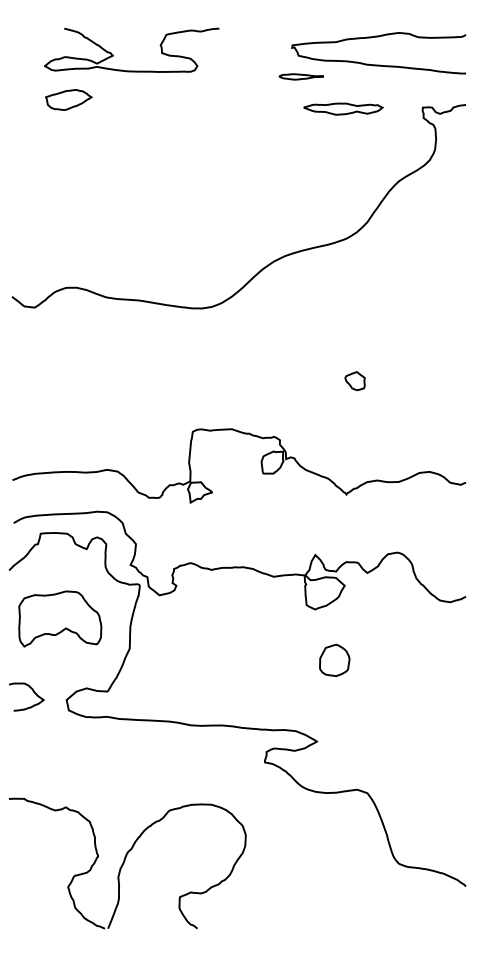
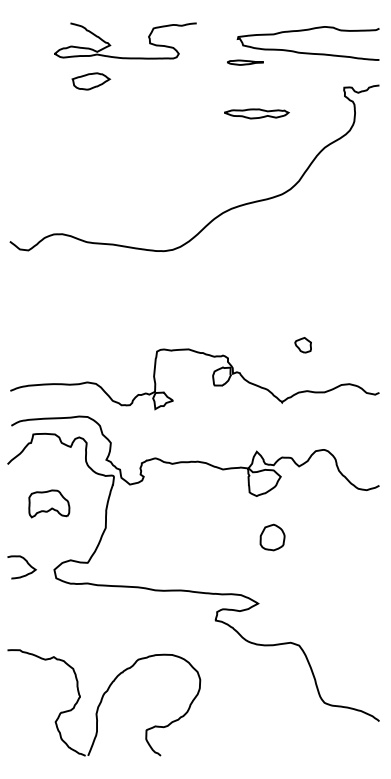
curve: (114, 55) -> (111, 45), moved
part: (69, 100) -> (91, 81), moved
part: (343, 108) -> (256, 113), moved
part: (354, 381) -> (302, 345), moved
part: (60, 618) -> (49, 503), size x0.6

